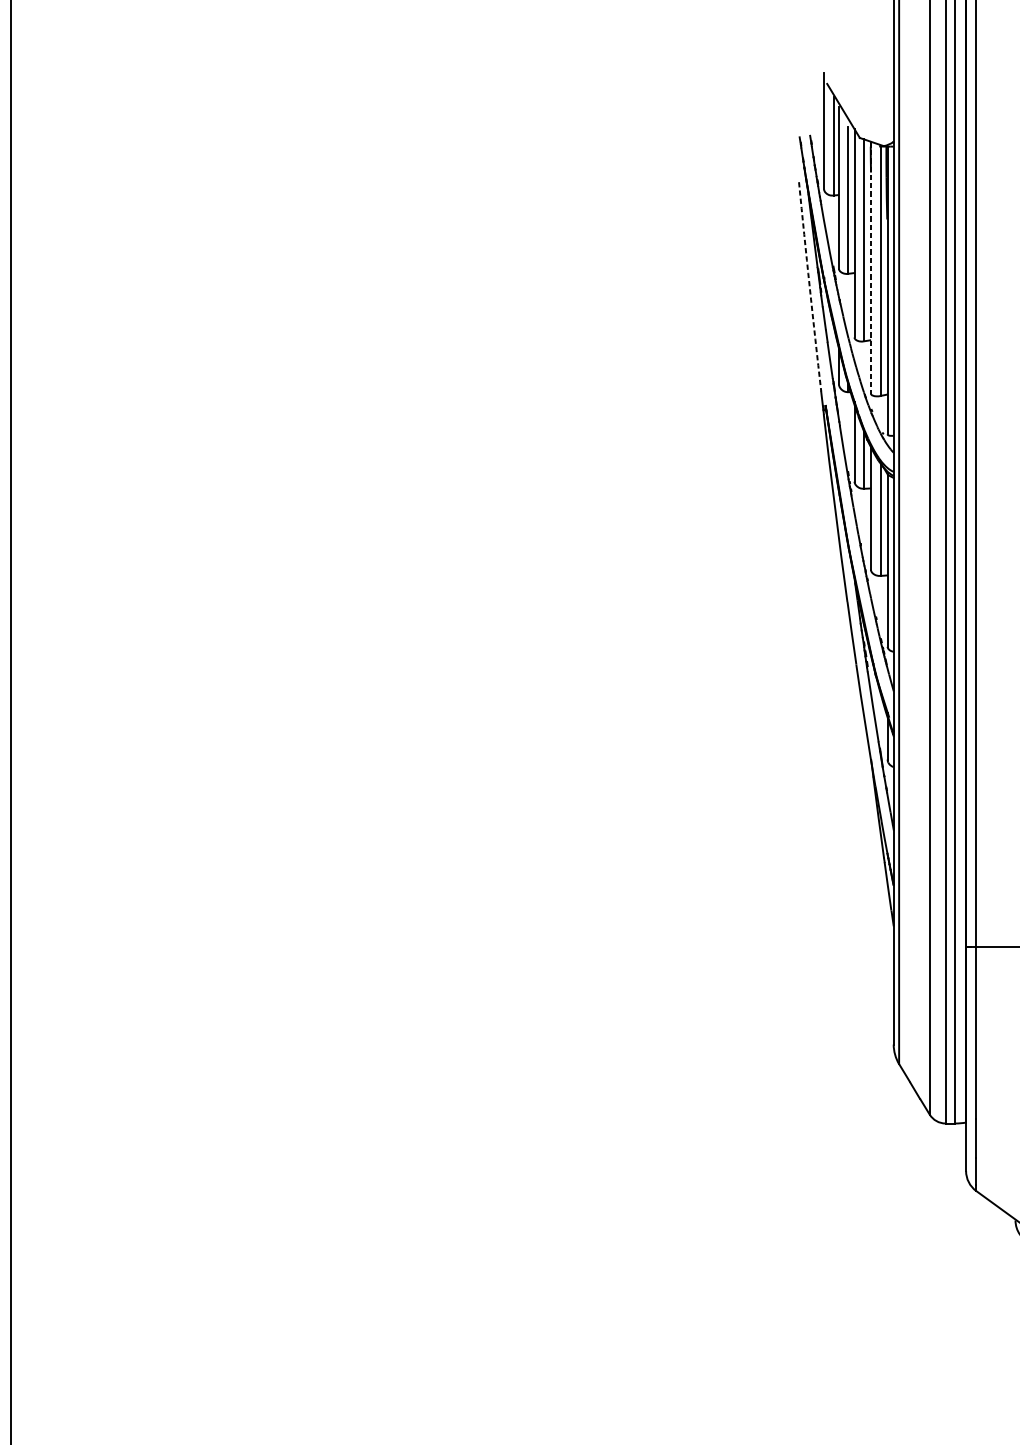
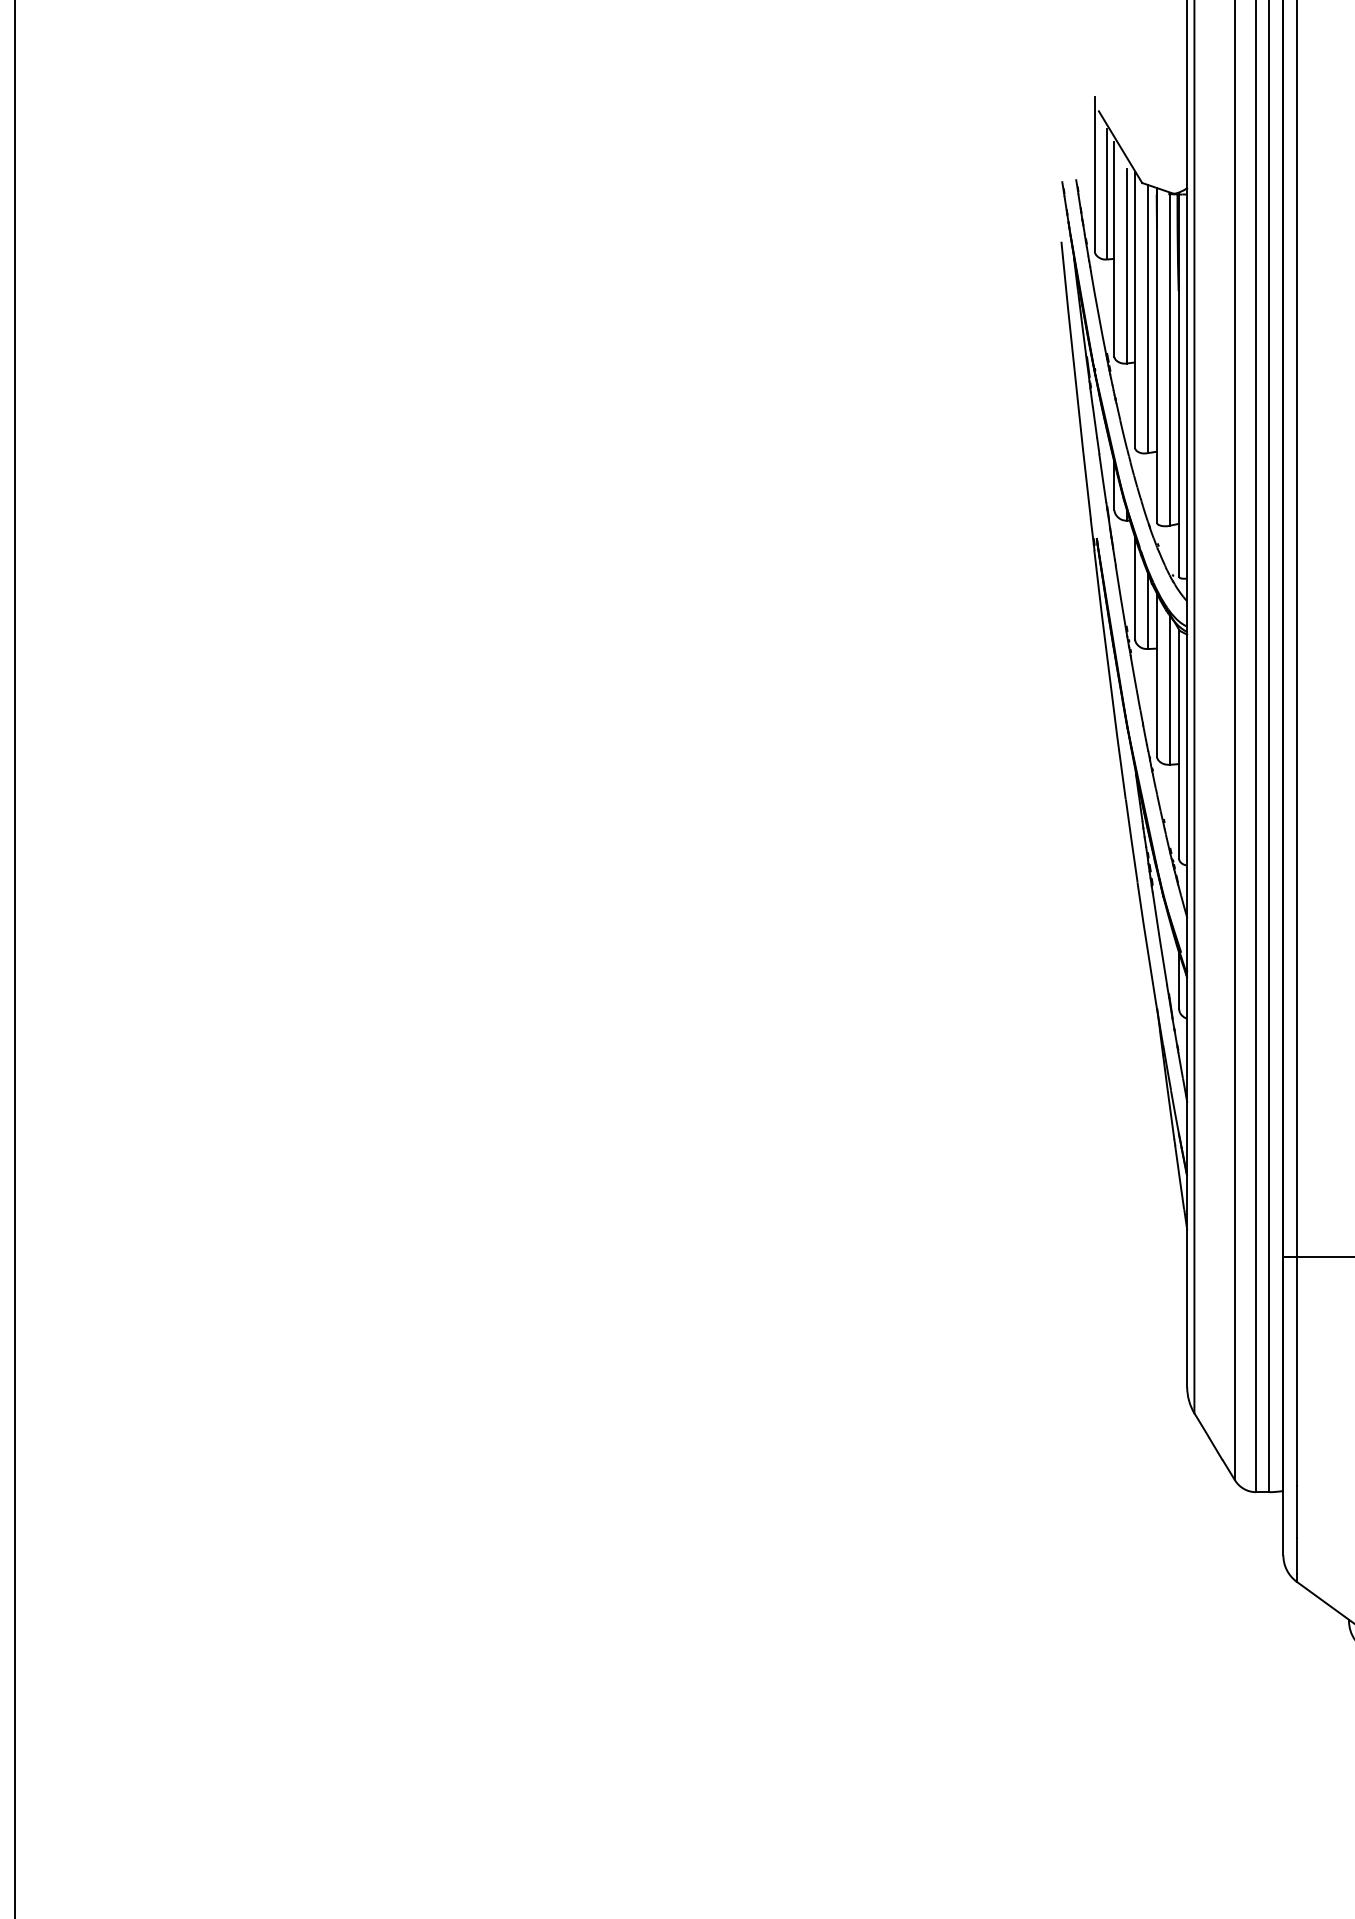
line: (870, 267) -> (1156, 355), dashed -> solid
arc: (809, 286) -> (1075, 380), dashed -> solid

